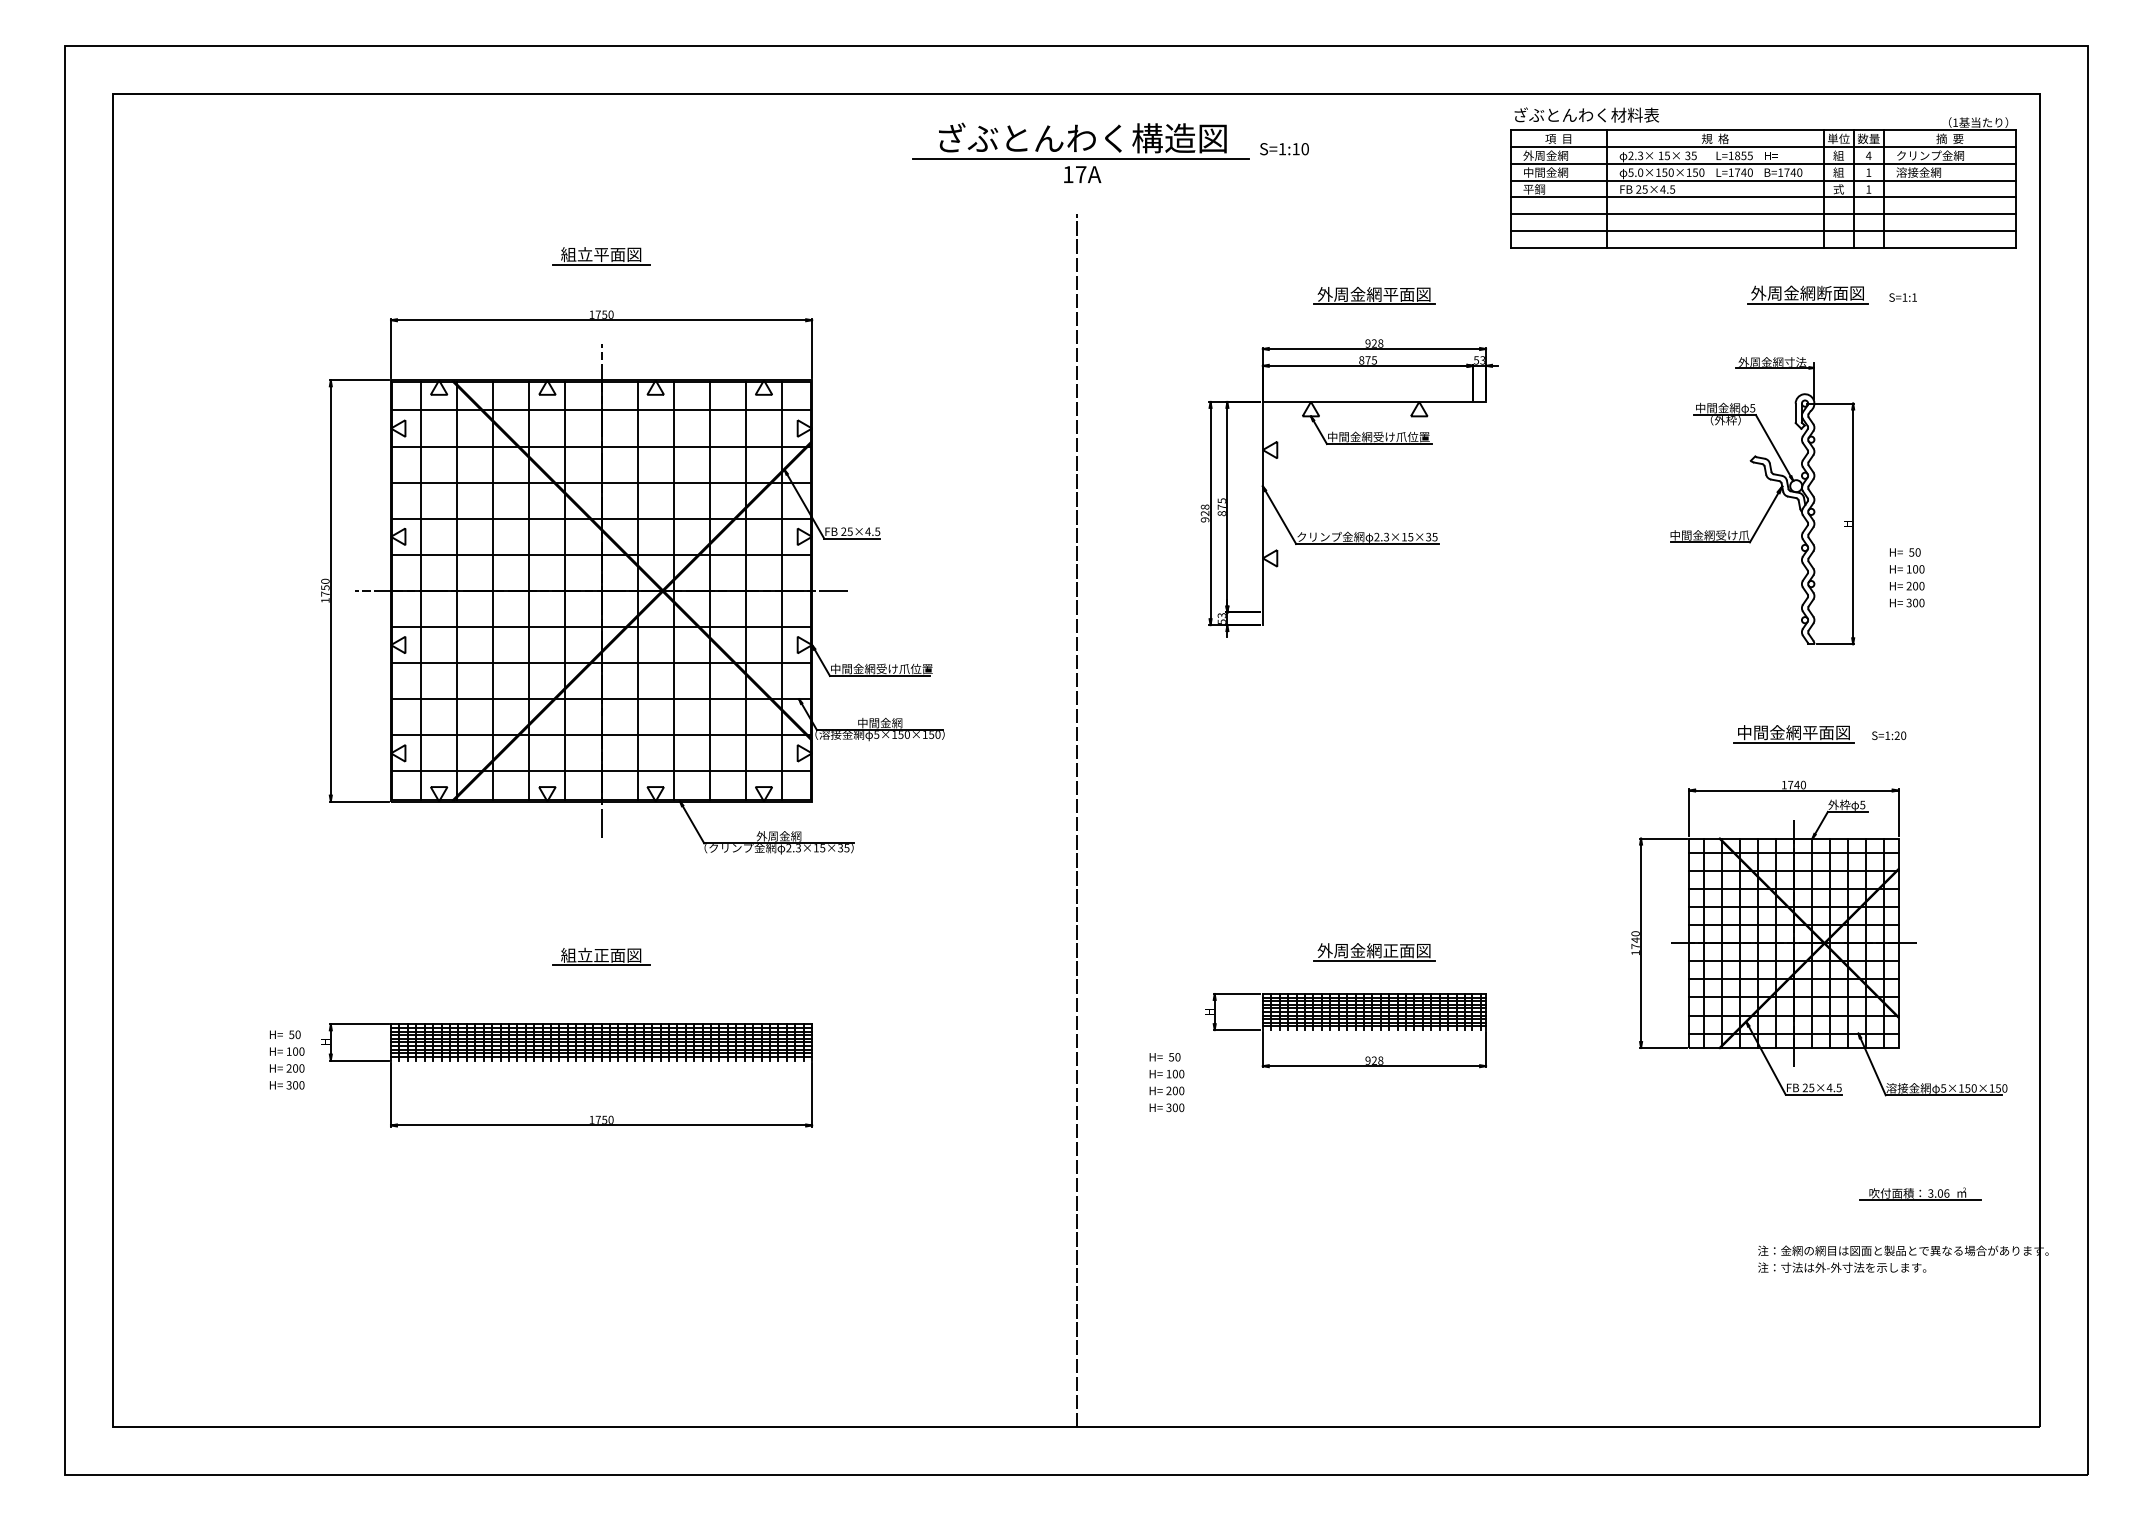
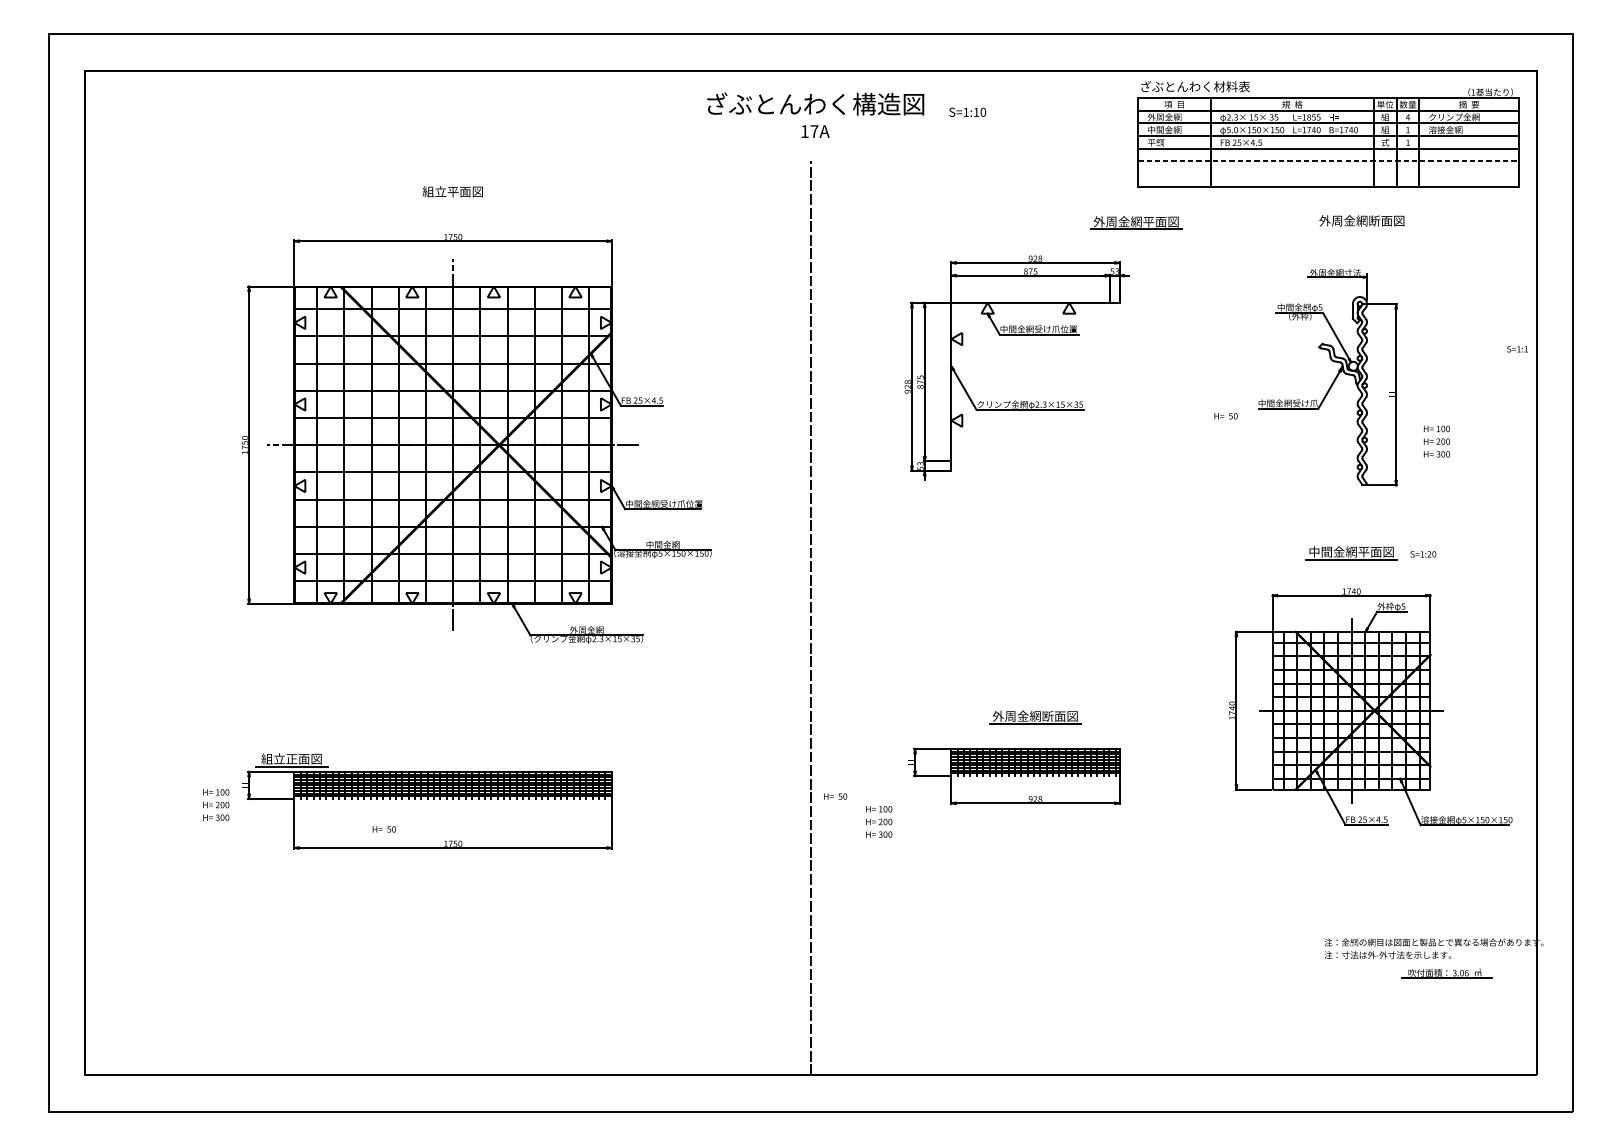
line: (1080, 158) -> (814, 119), removed
line: (1763, 214) -> (1328, 161), solid -> dashed
line: (1763, 231) -> (1328, 174), removed
line: (601, 264) -> (453, 199), removed
part: (1374, 295) -> (1136, 222), moved
text: (1902, 297) -> (1517, 349), moved
line: (1807, 304) -> (1361, 229), removed
text: (1905, 552) -> (1226, 416), moved
text: (1390, 950) -> (1047, 716), 外周金網正面図 -> 外周金網断面図
part: (601, 956) -> (291, 759), moved
text: (284, 1034) -> (383, 829), moved
text: (1164, 1057) -> (835, 796), moved
part: (1920, 1193) -> (1446, 973), moved

